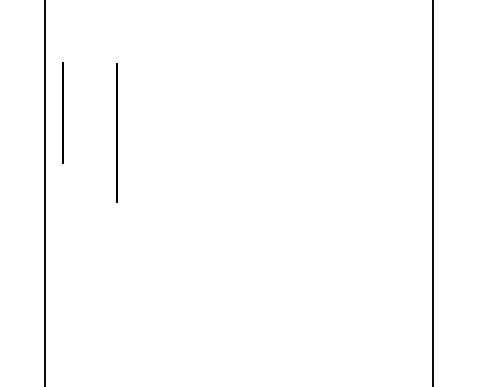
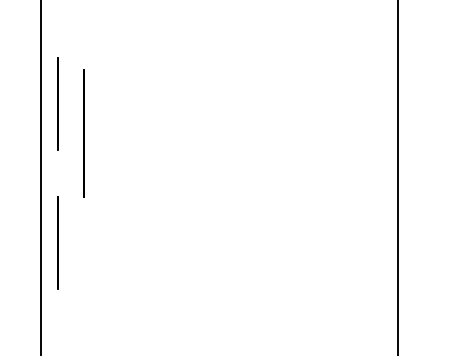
line: (116, 132) -> (84, 132), moved
line: (62, 263) -> (57, 242), added

